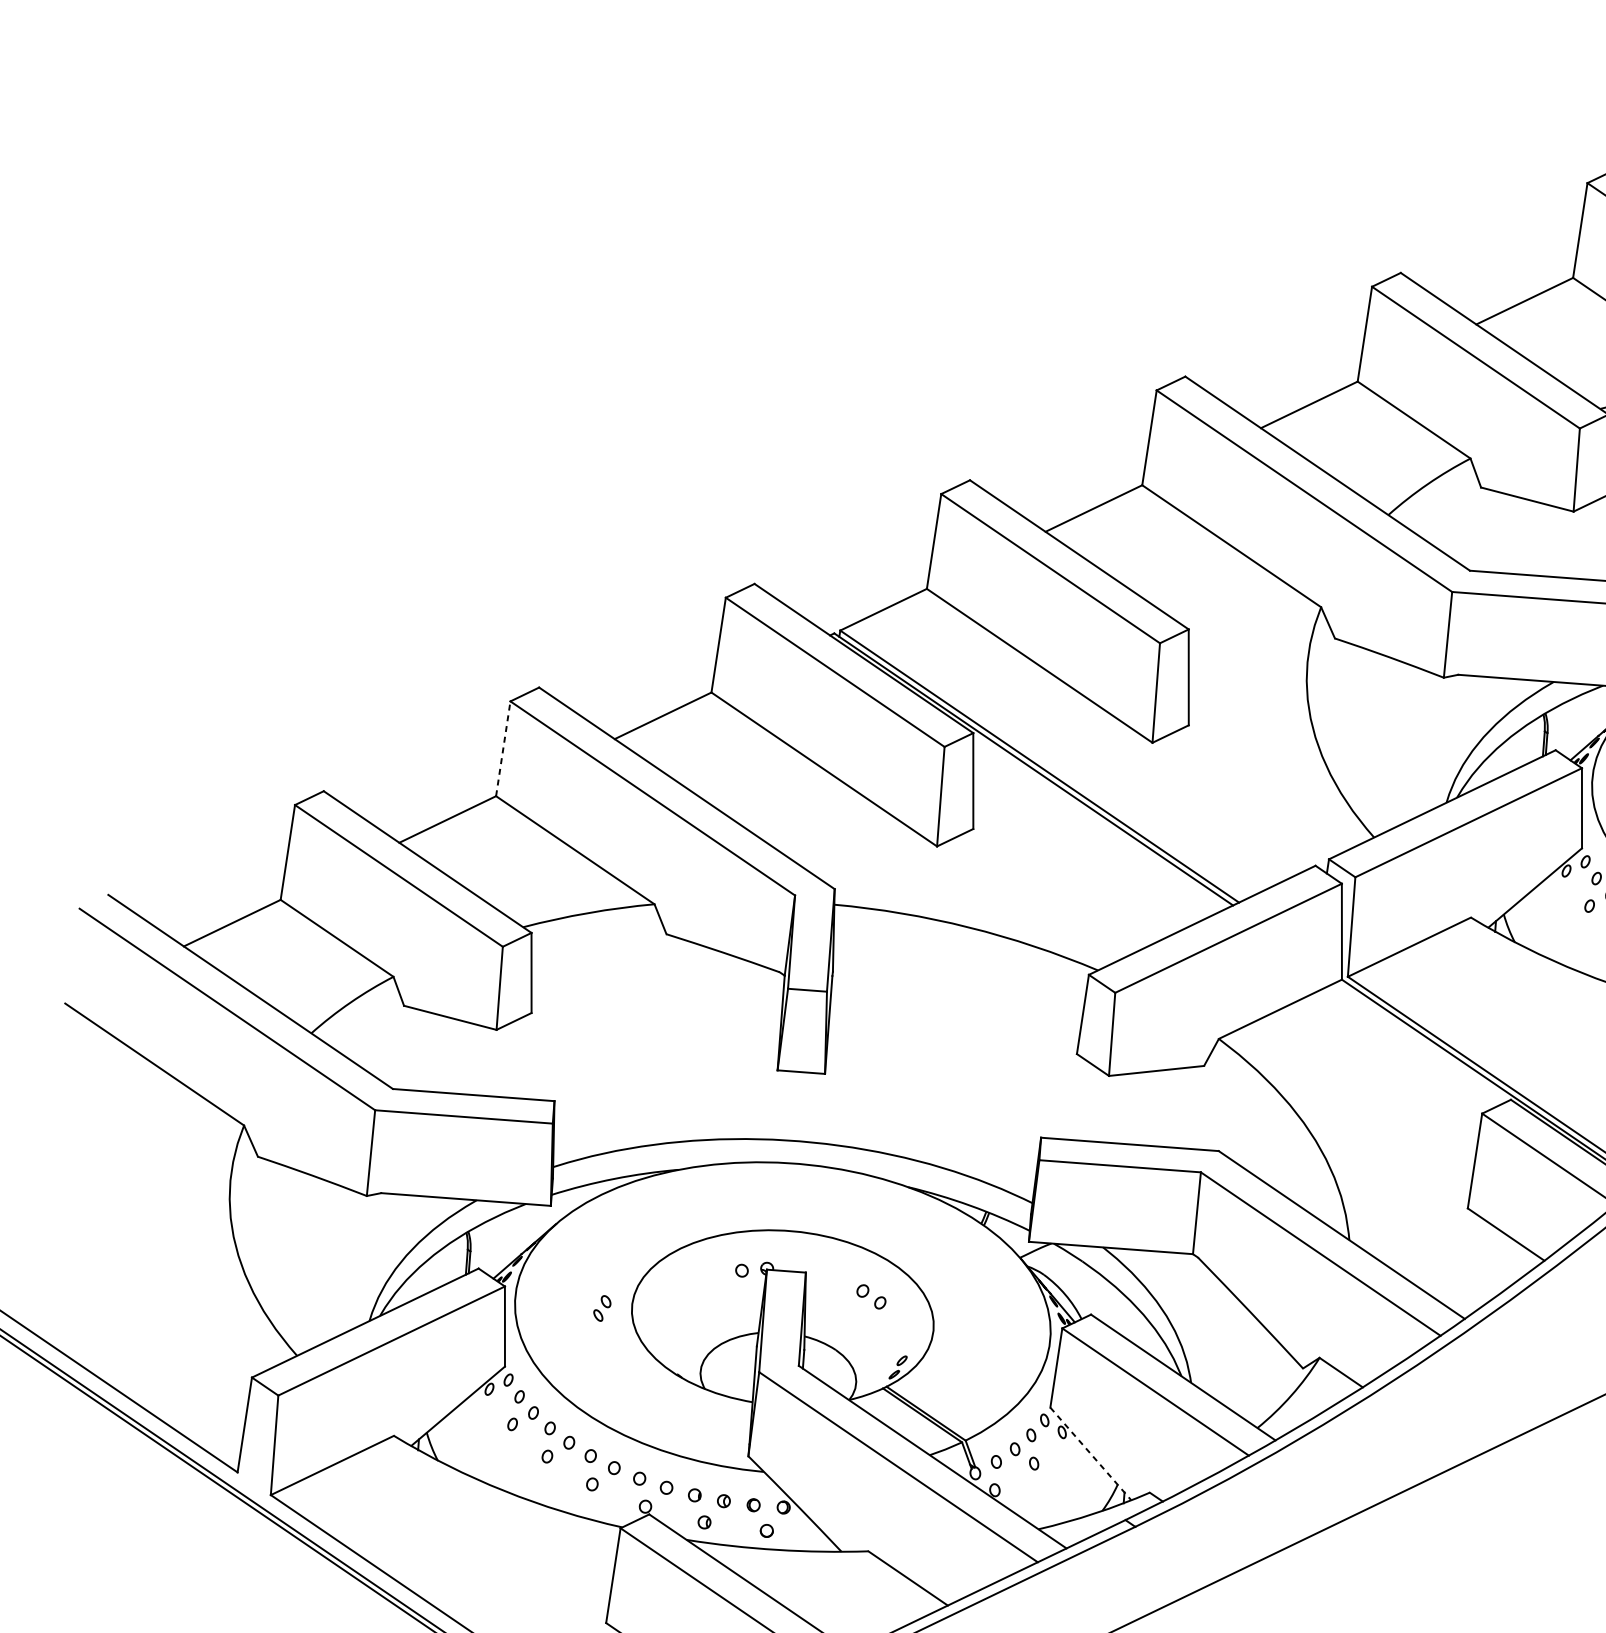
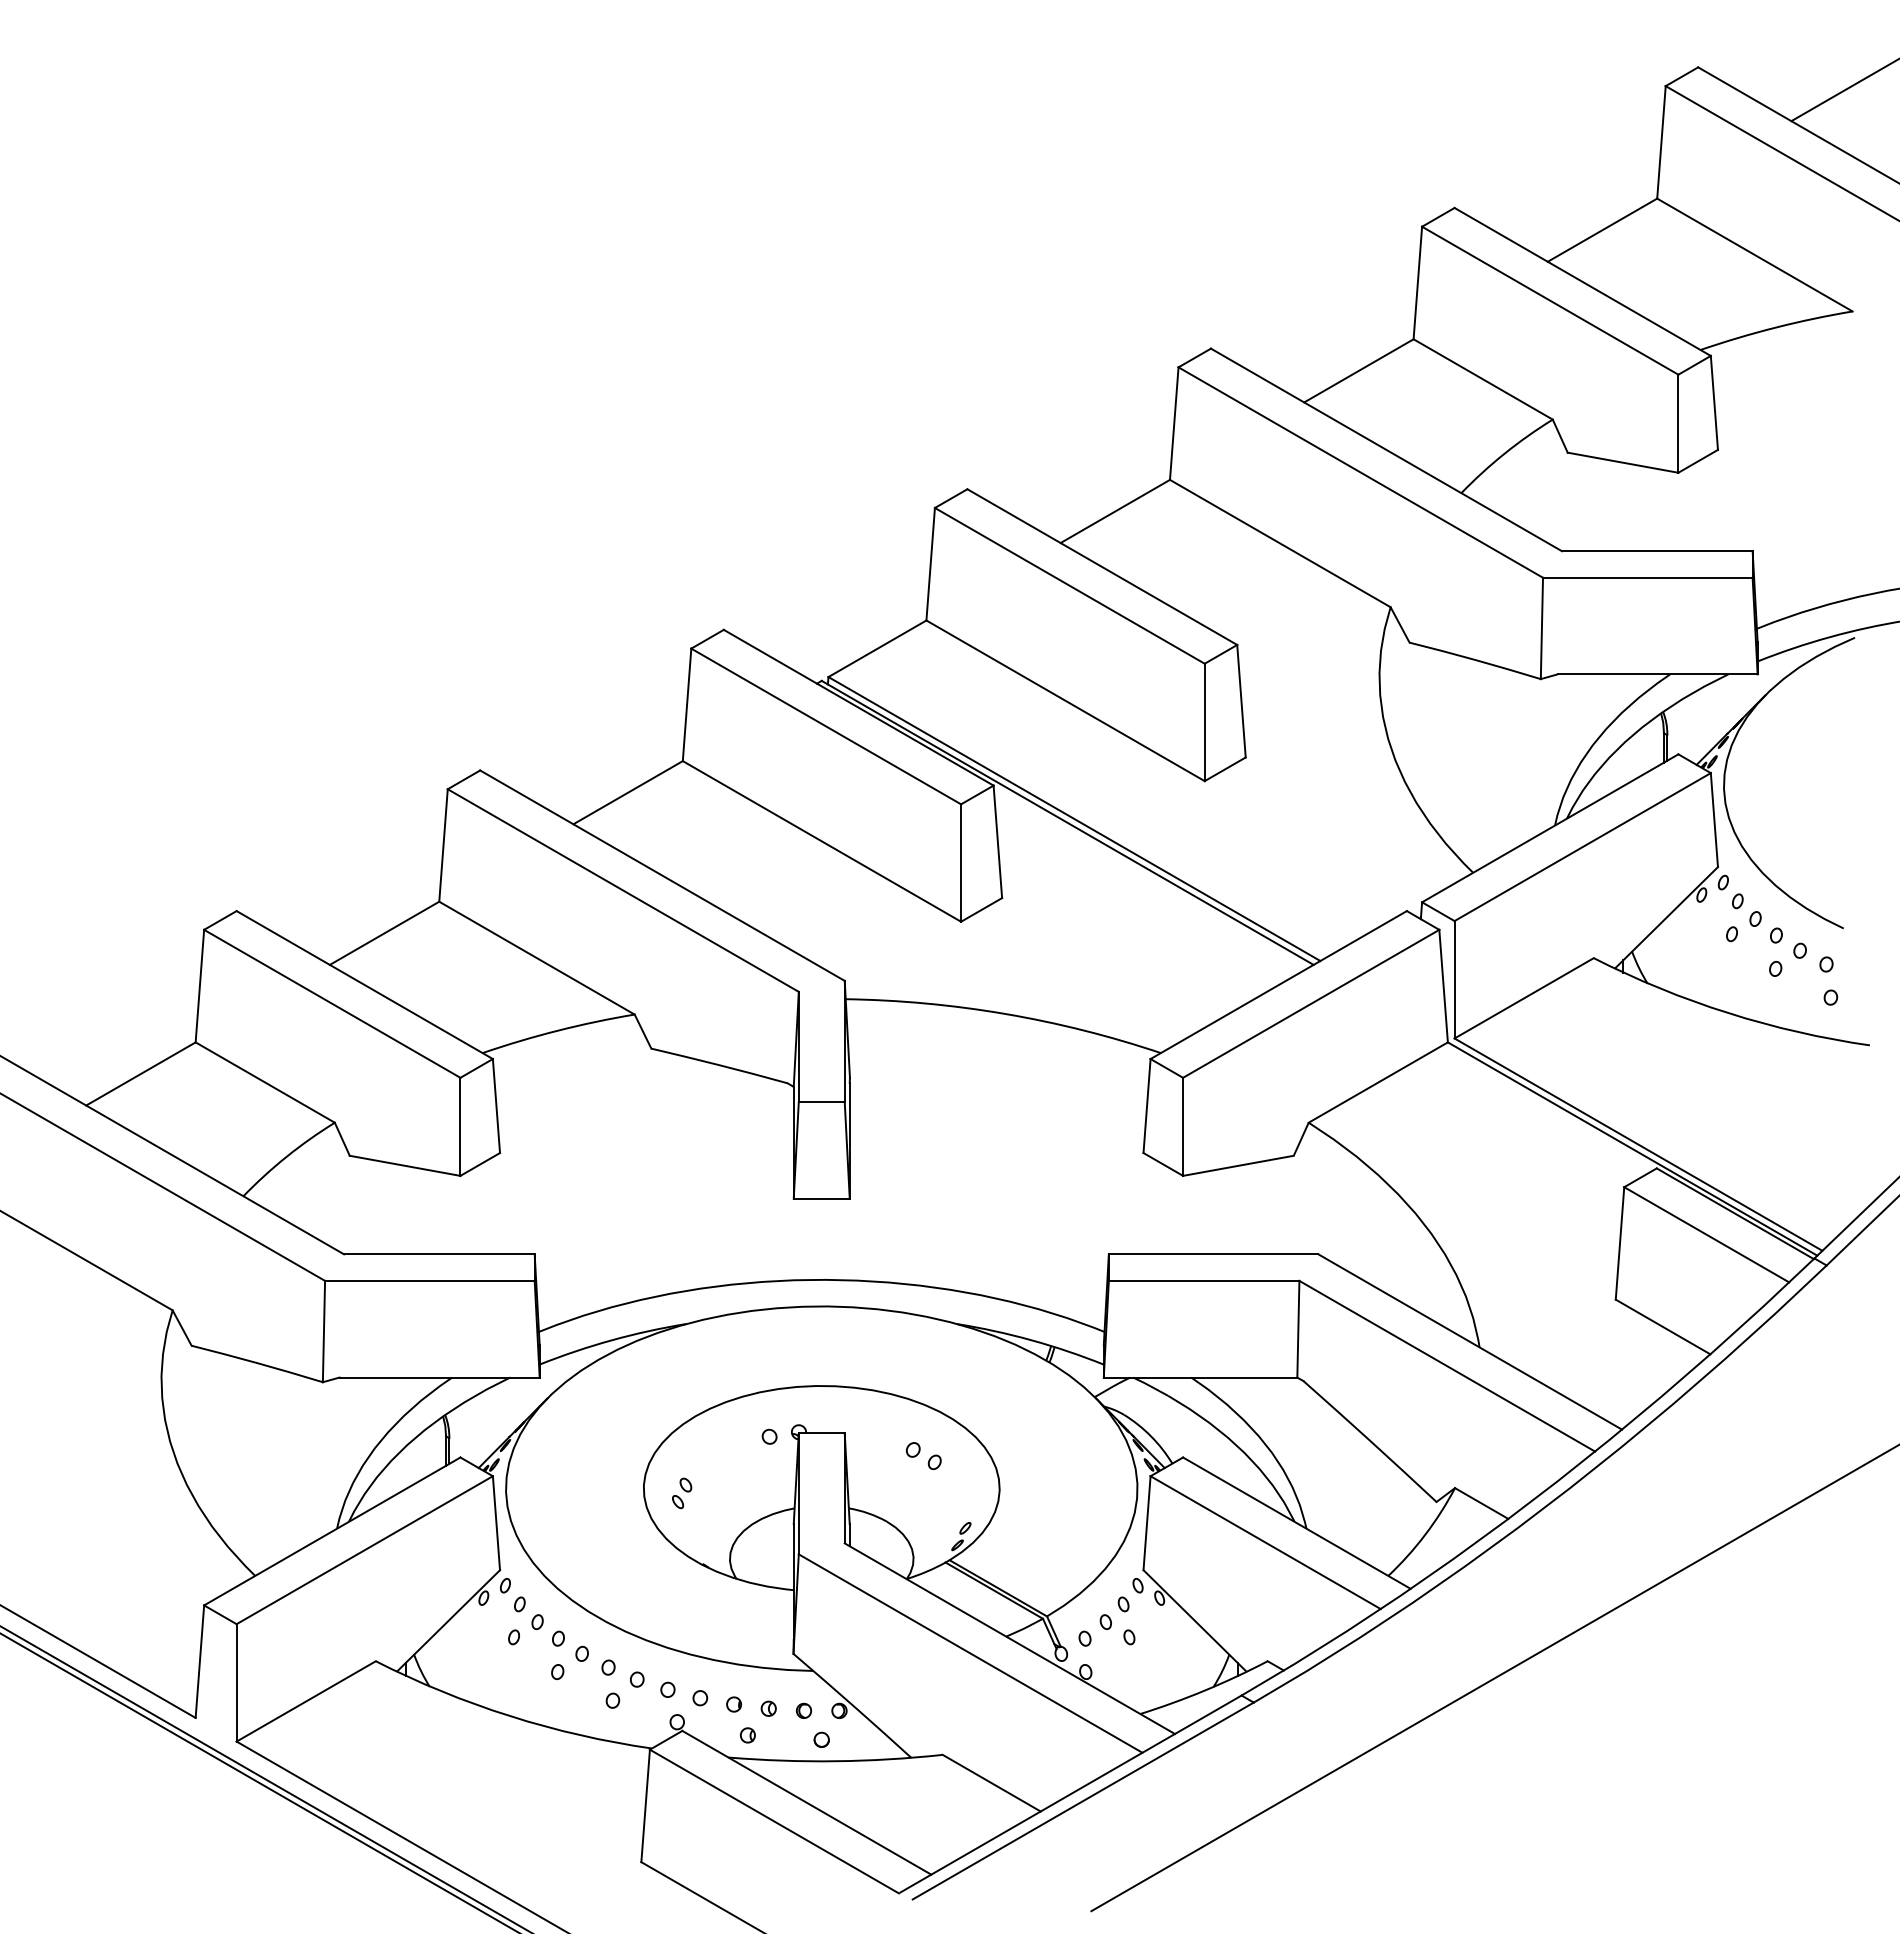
line: (503, 747) -> (443, 844), dashed -> solid
part: (602, 1308) -> (682, 1493), moved
line: (1091, 1454) -> (1195, 1621), dashed -> solid

